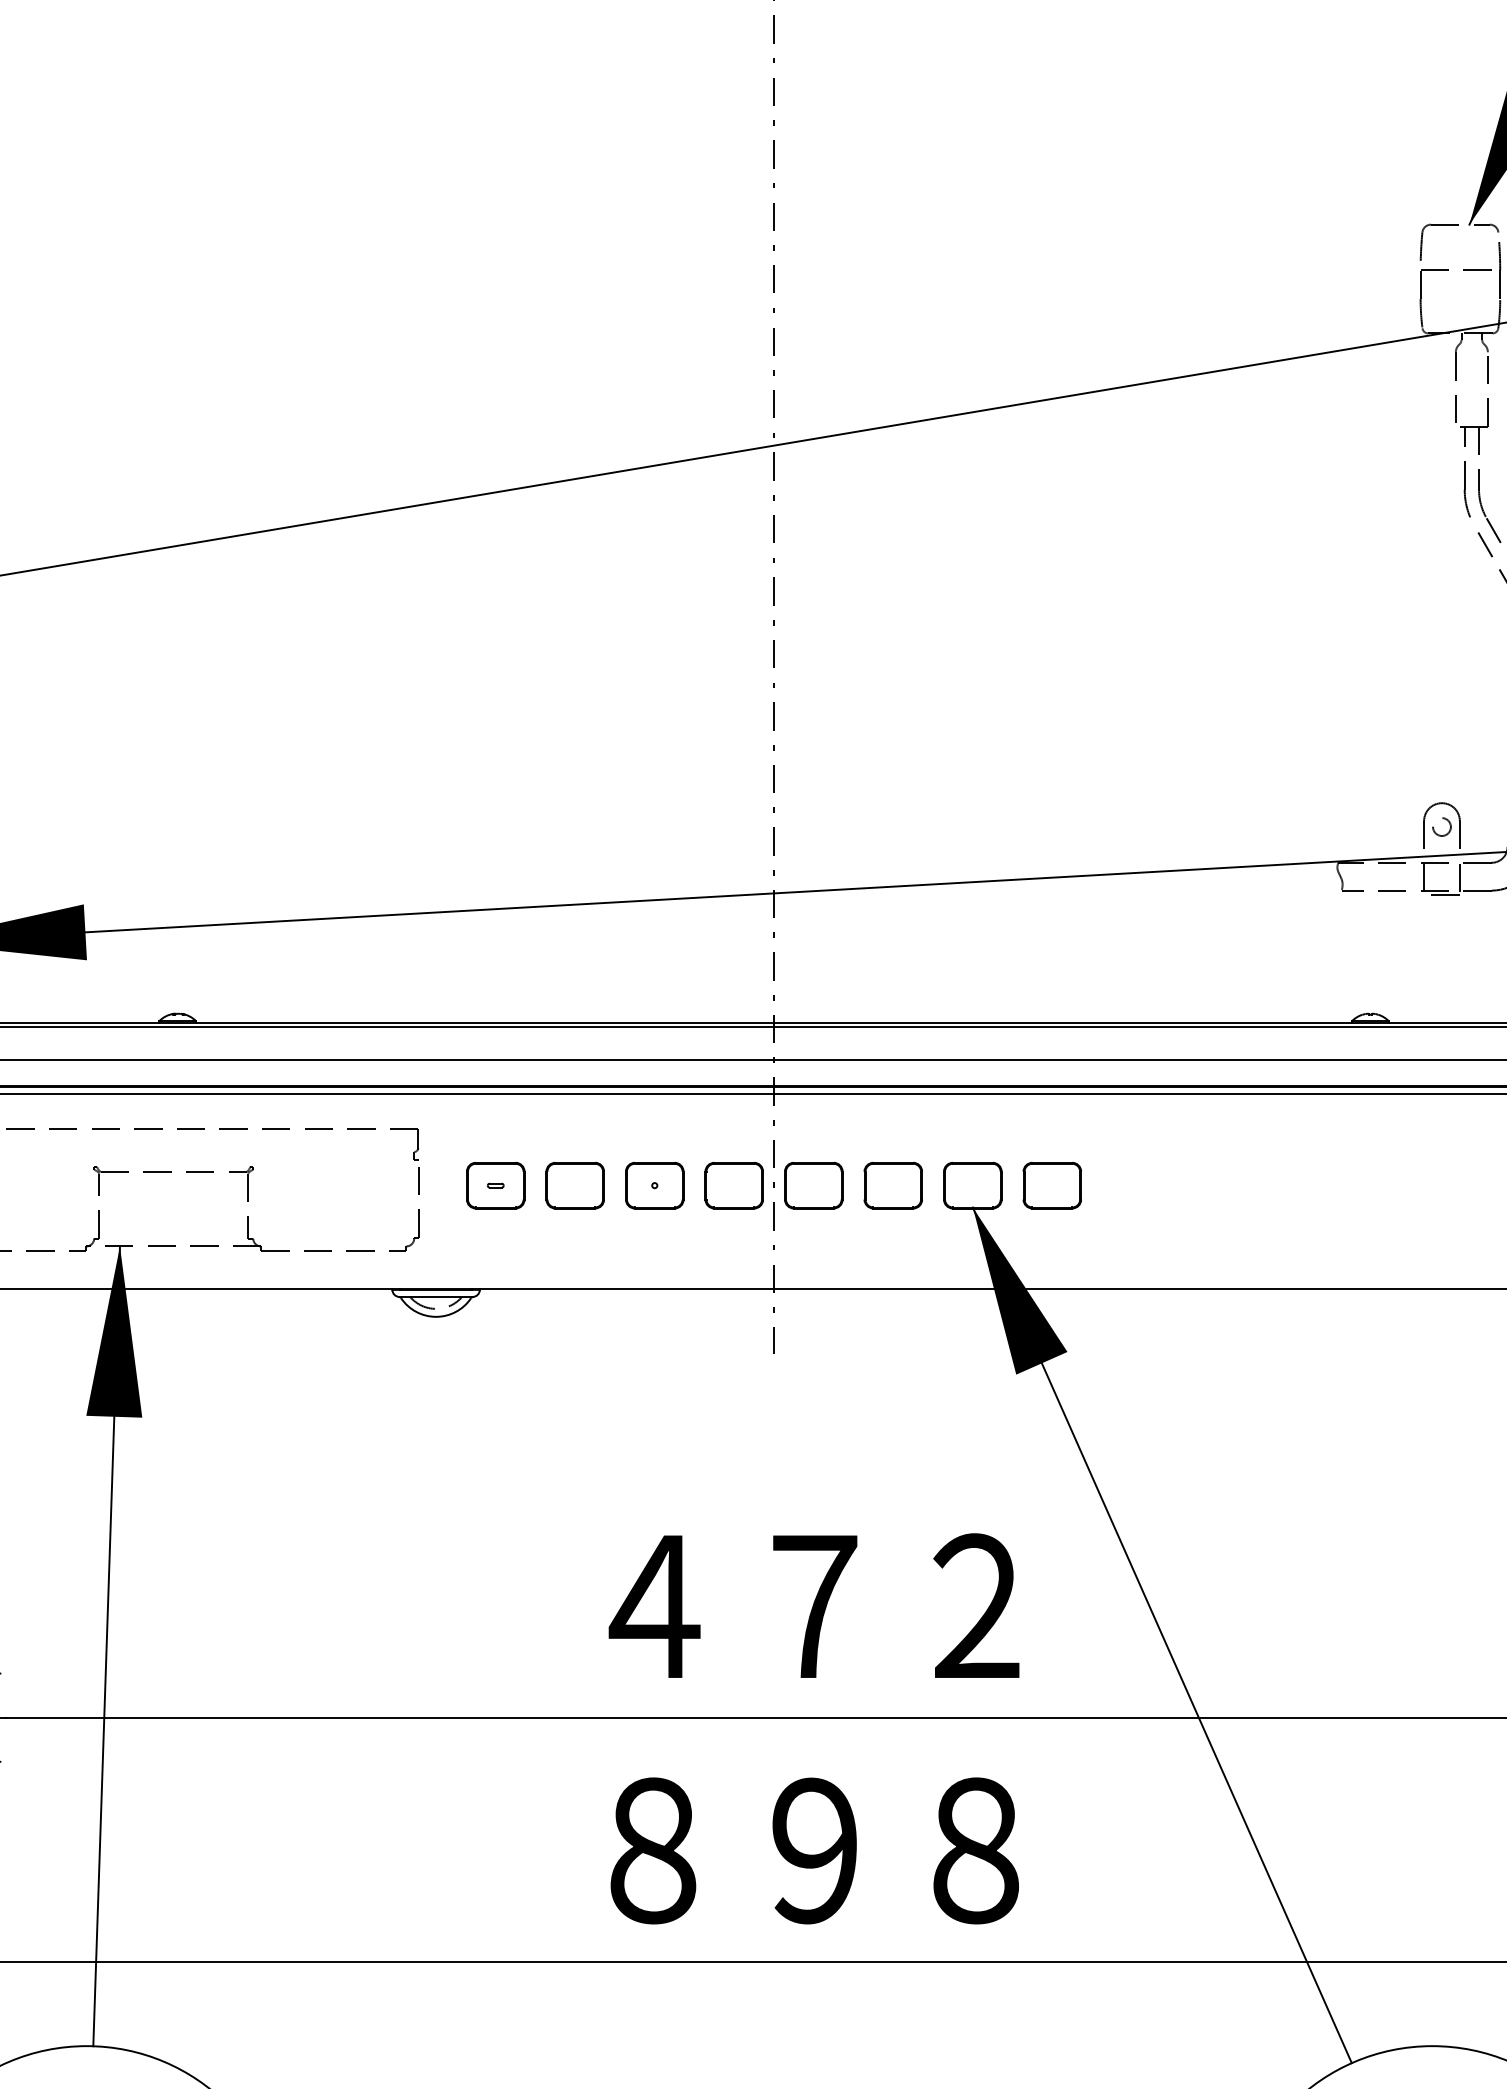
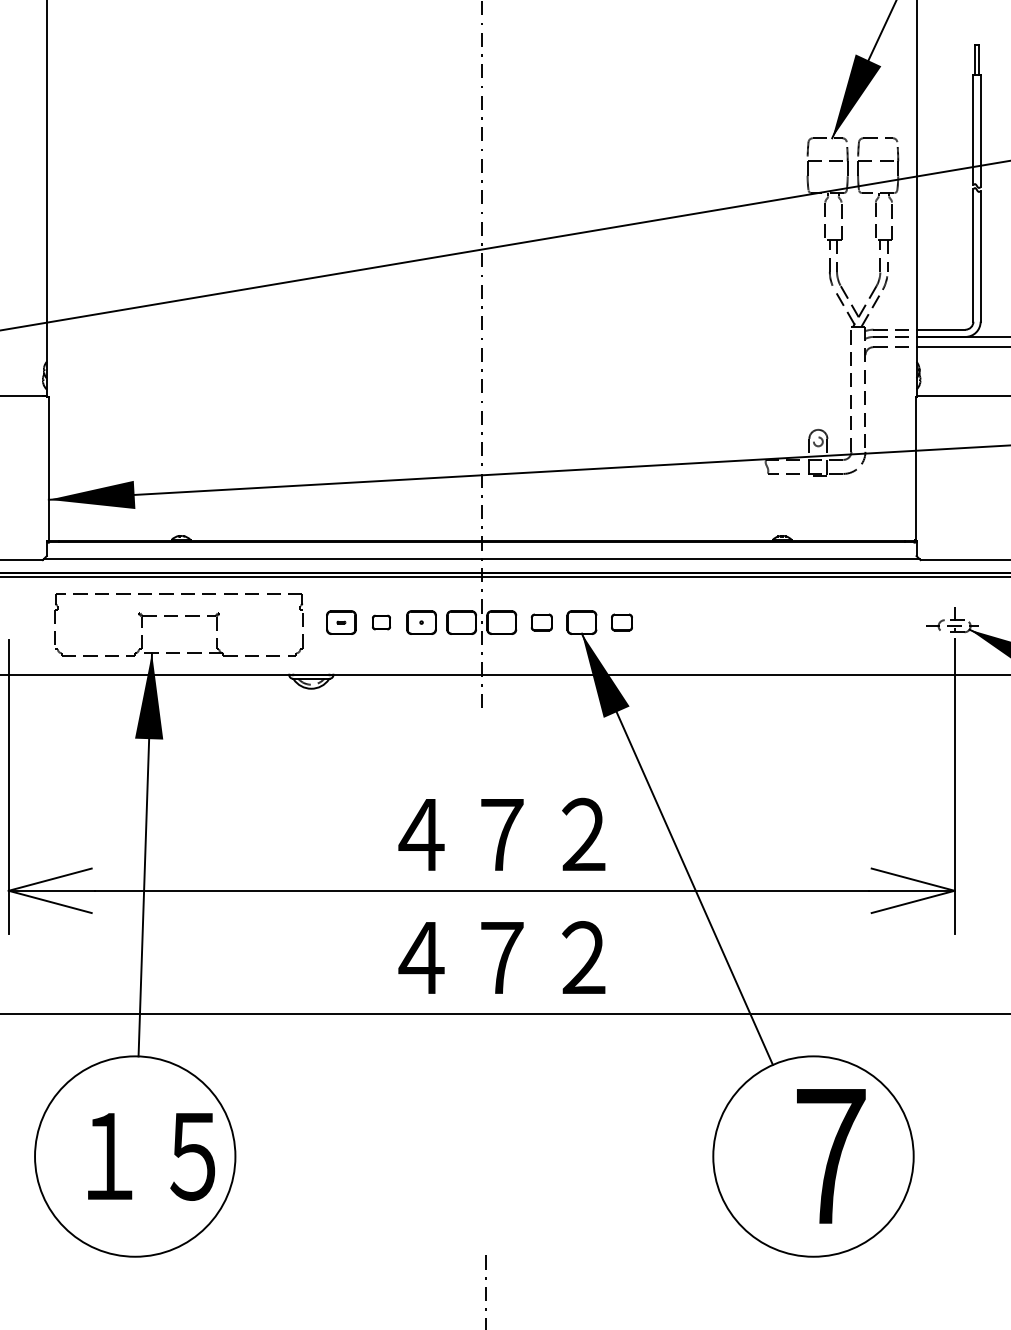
part: (575, 1185) -> (381, 622), size x0.6
part: (892, 1185) -> (541, 622), size x0.7
part: (1051, 1185) -> (621, 622), size x0.7
text: (813, 1850) -> (501, 957), ８９８ -> ４７２

